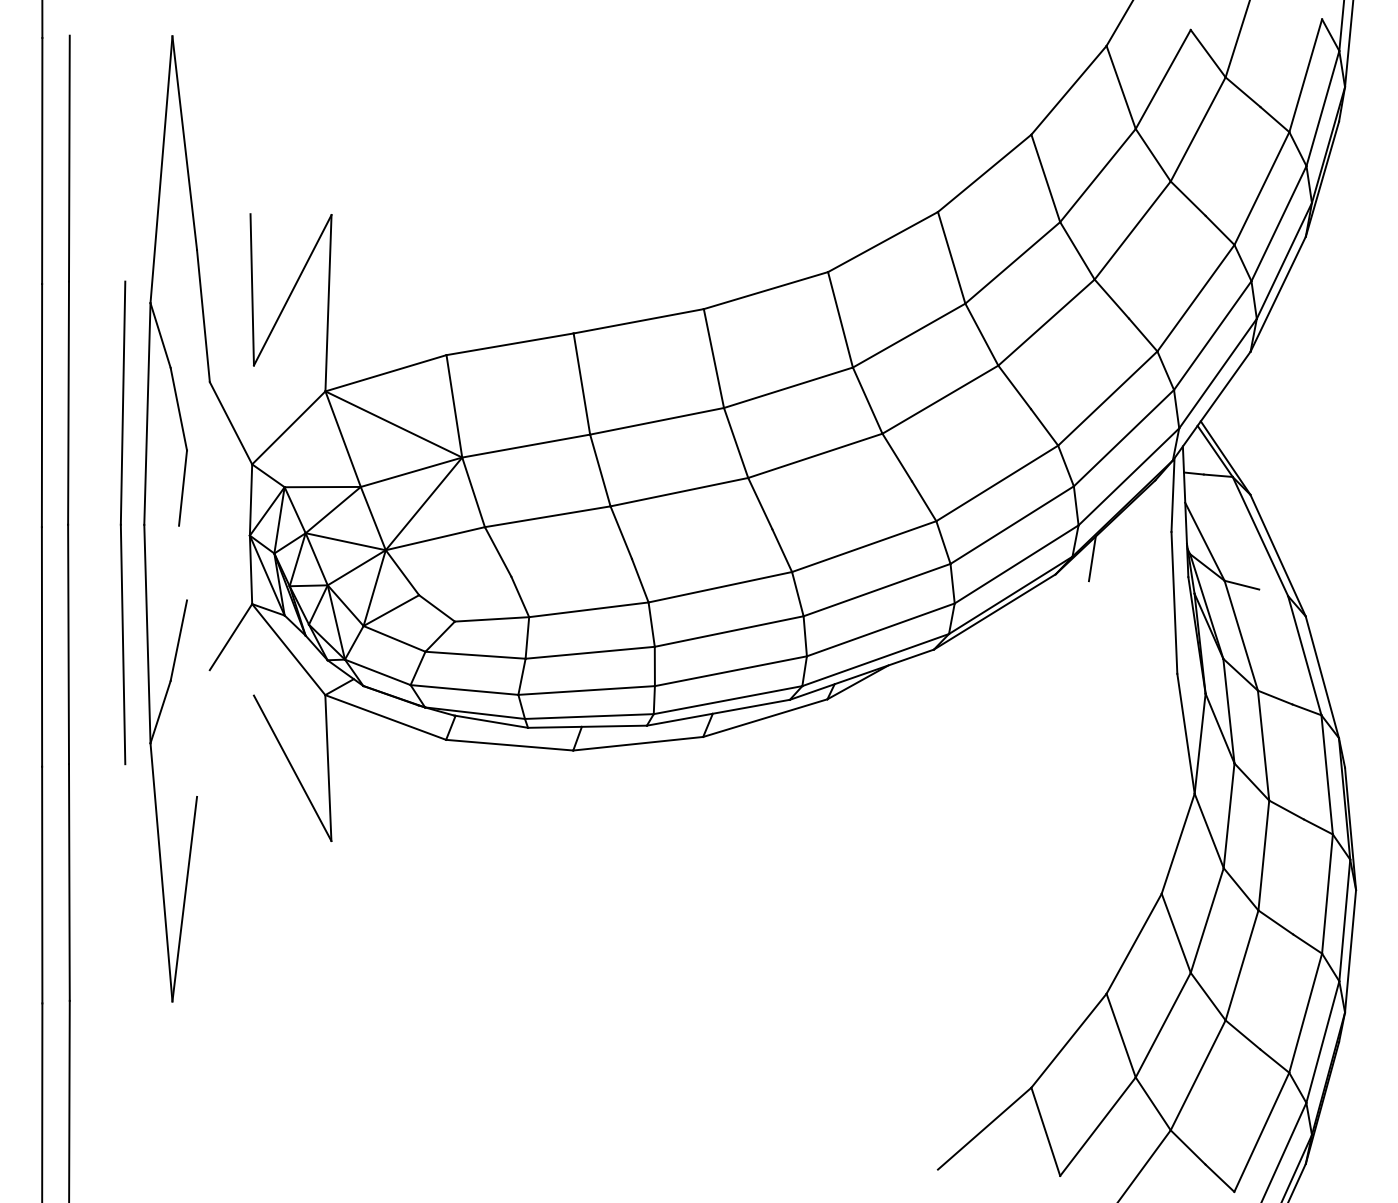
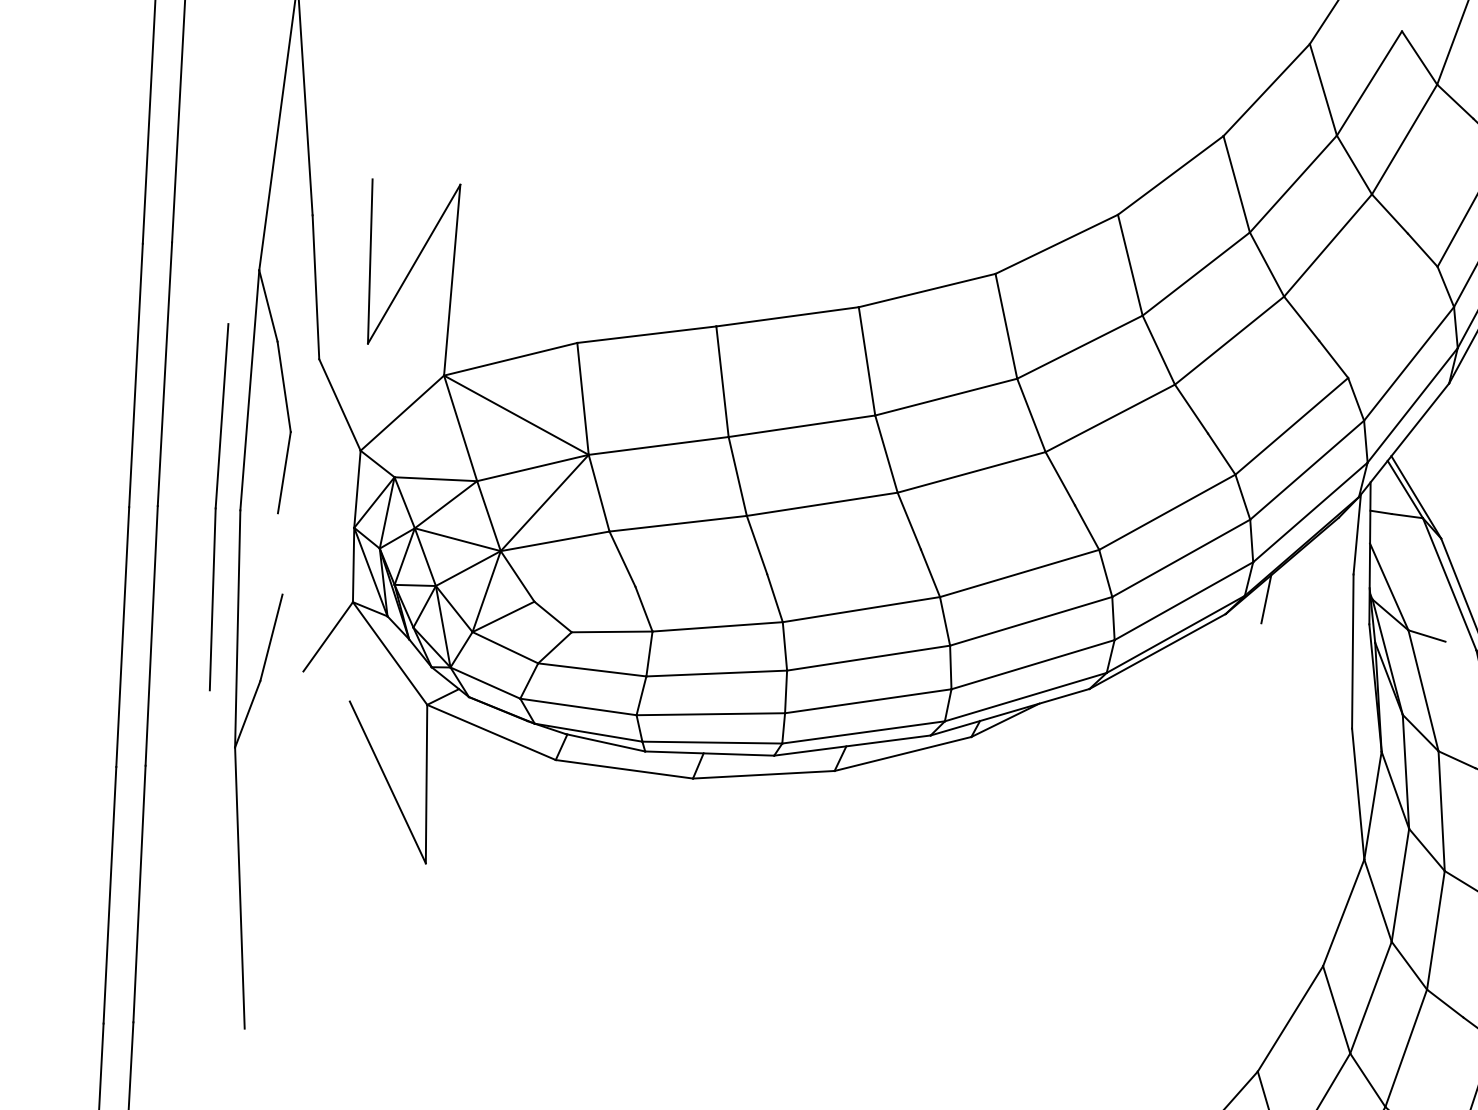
line: (1195, 297) -> (1392, 321), removed
part: (122, 522) -> (216, 506), size x0.7
line: (184, 898) -> (263, 917), removed

